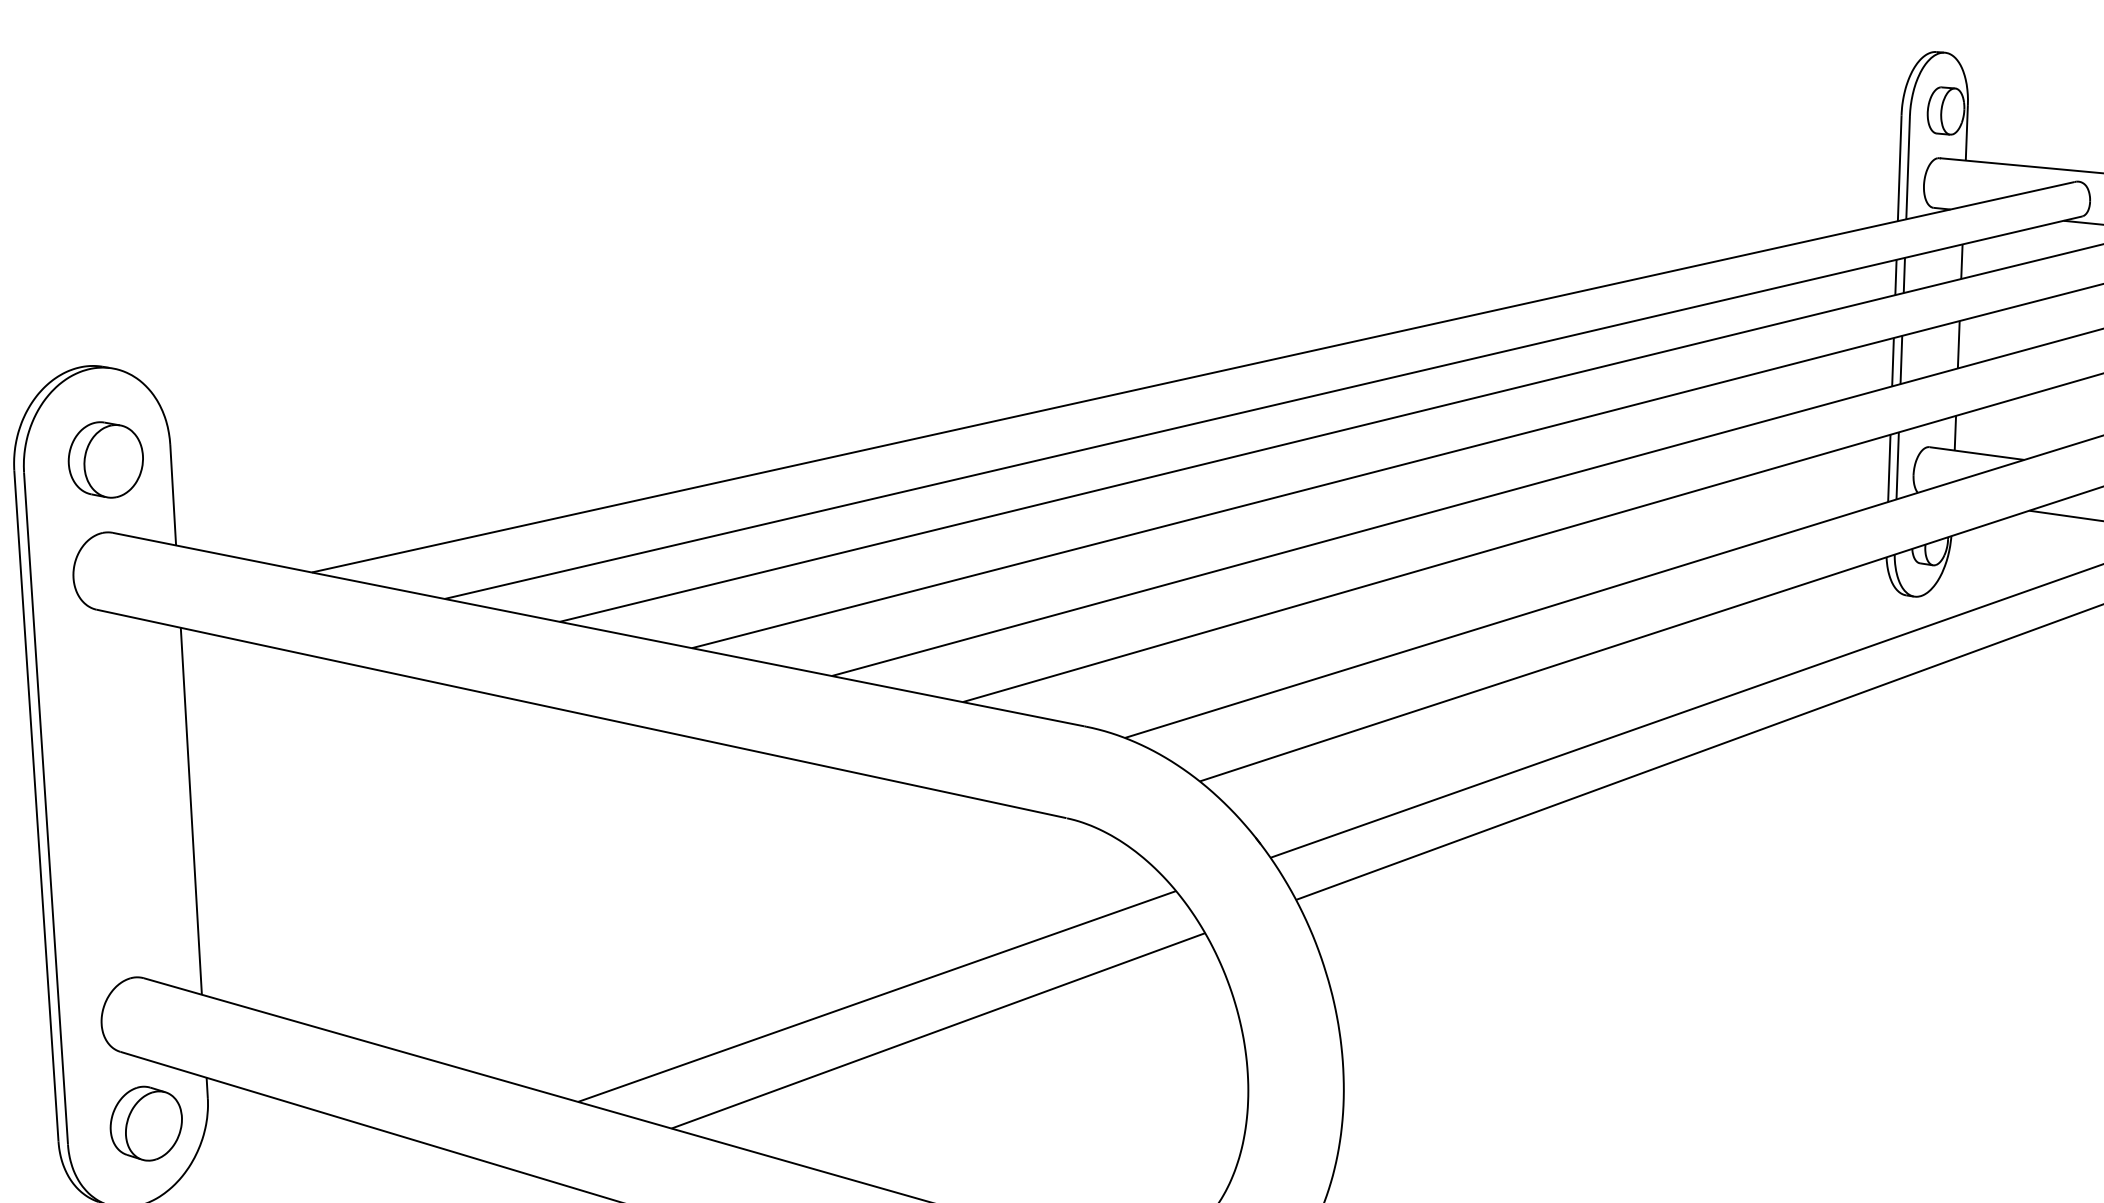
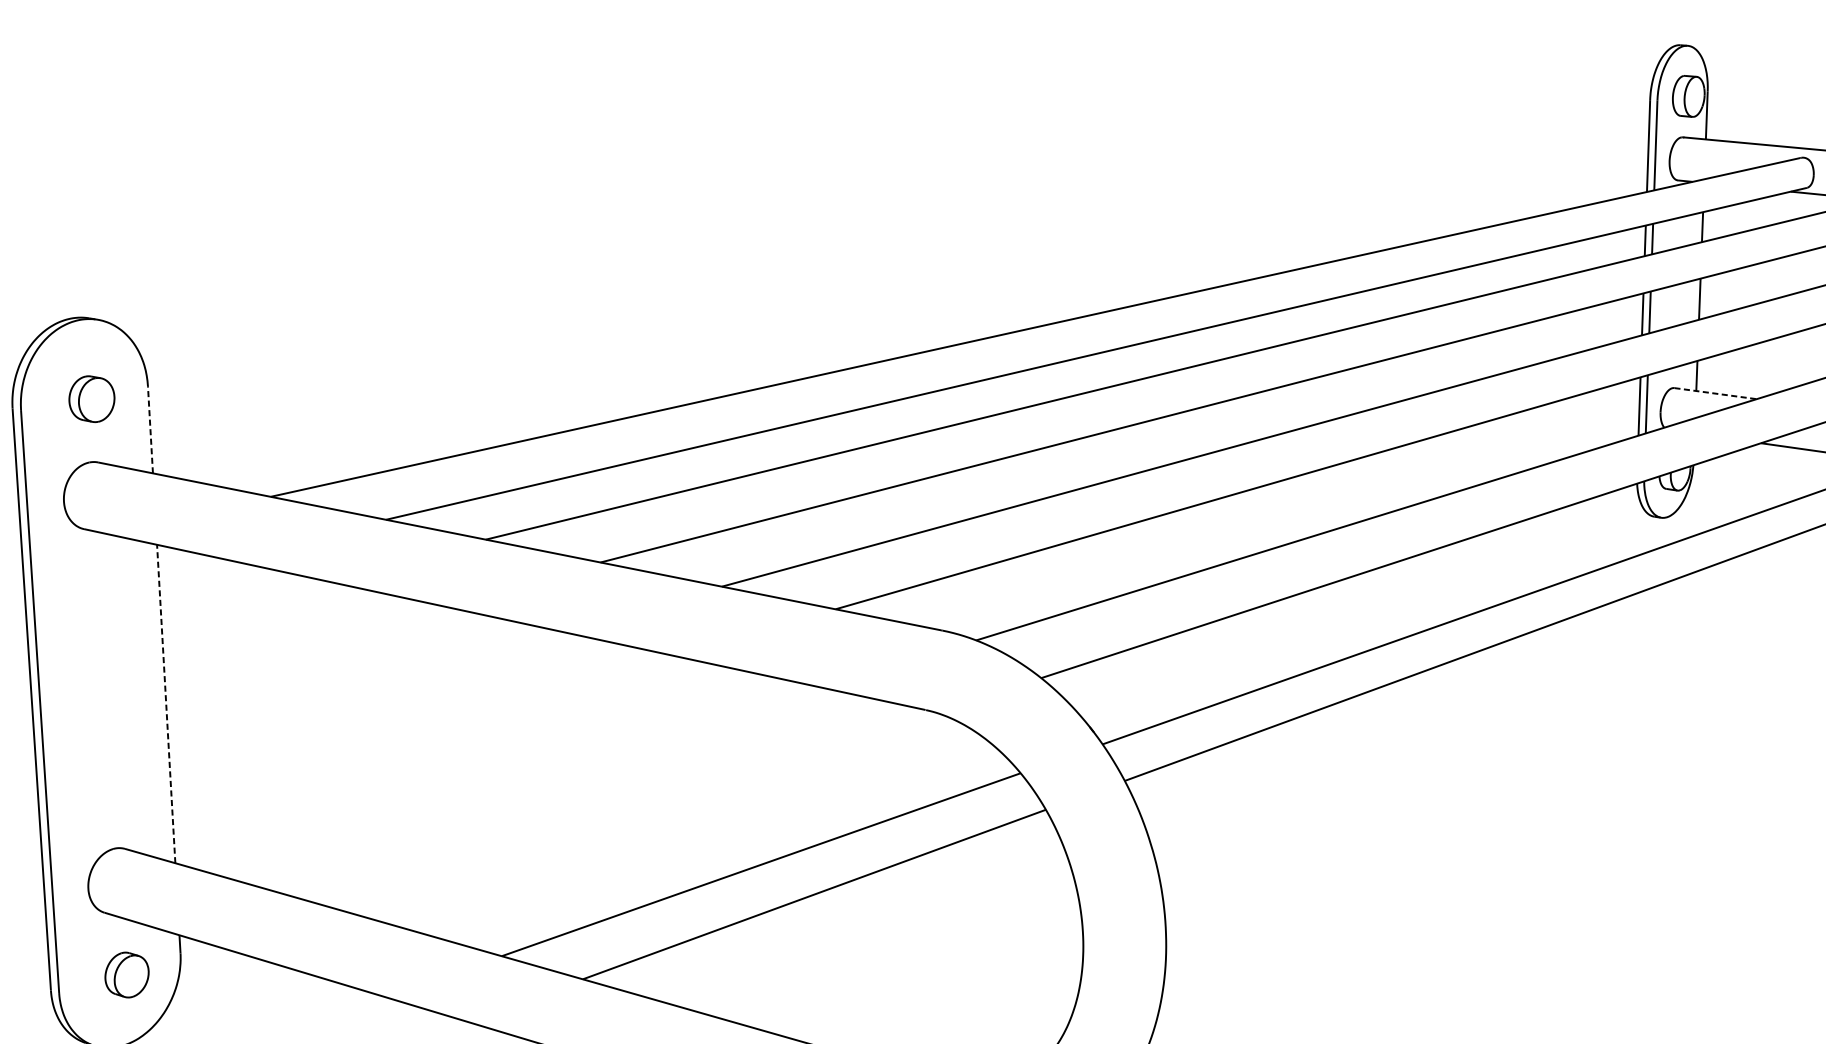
line: (1976, 453) -> (1715, 393), solid -> dashed
part: (105, 459) -> (91, 398), size x0.7
line: (173, 494) -> (150, 429), solid -> dashed
line: (191, 811) -> (166, 704), solid -> dashed
part: (145, 1123) -> (126, 974), size x0.7

